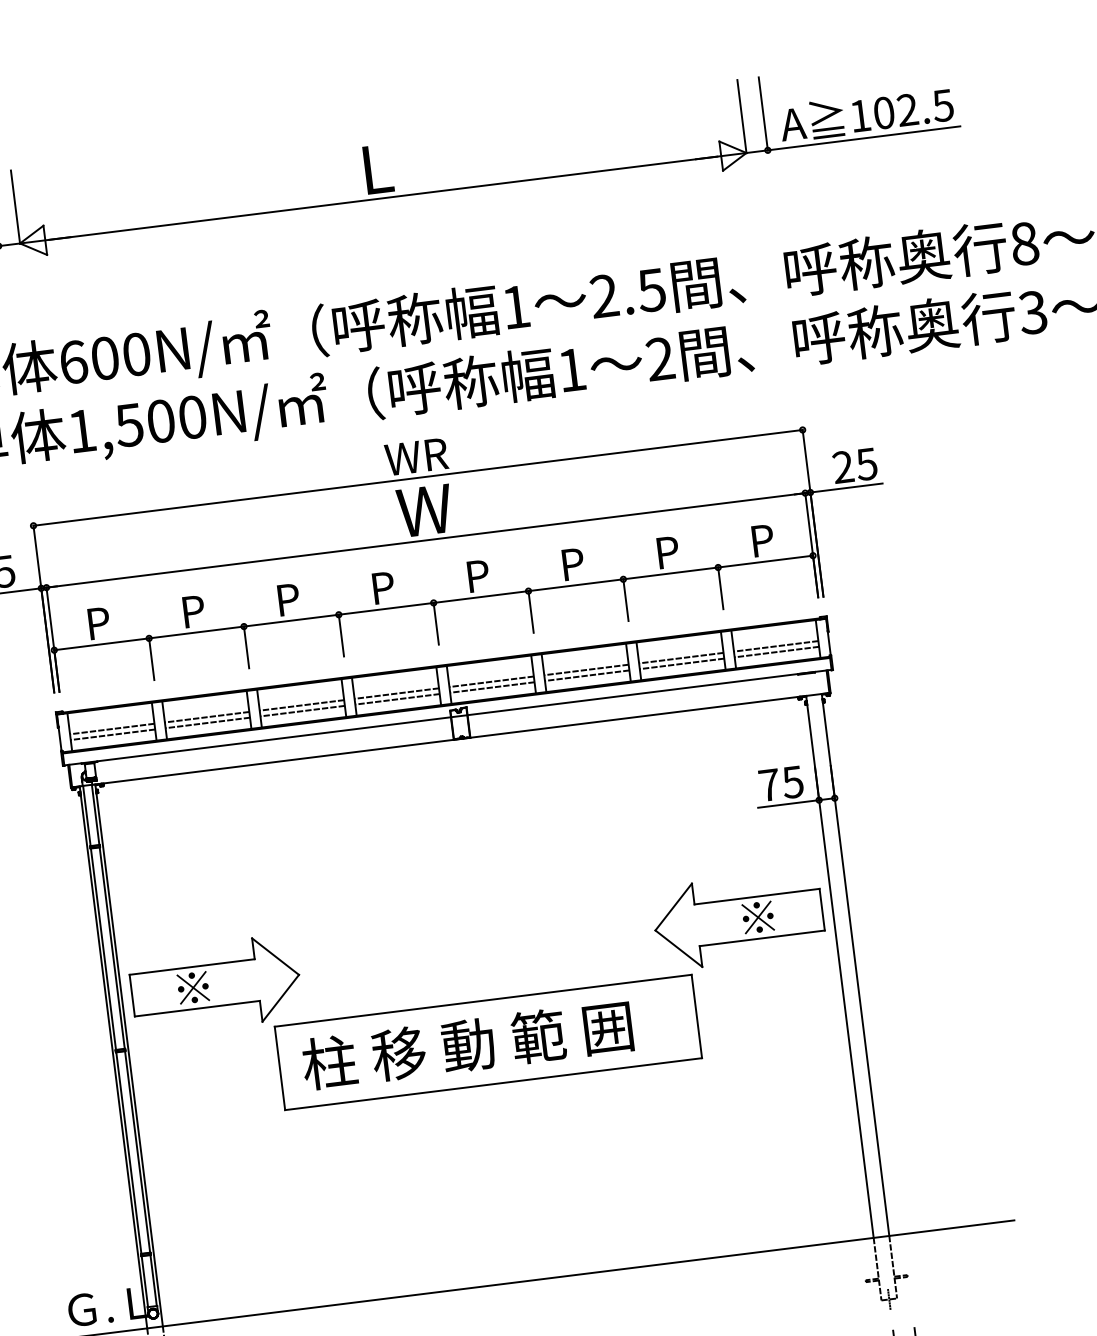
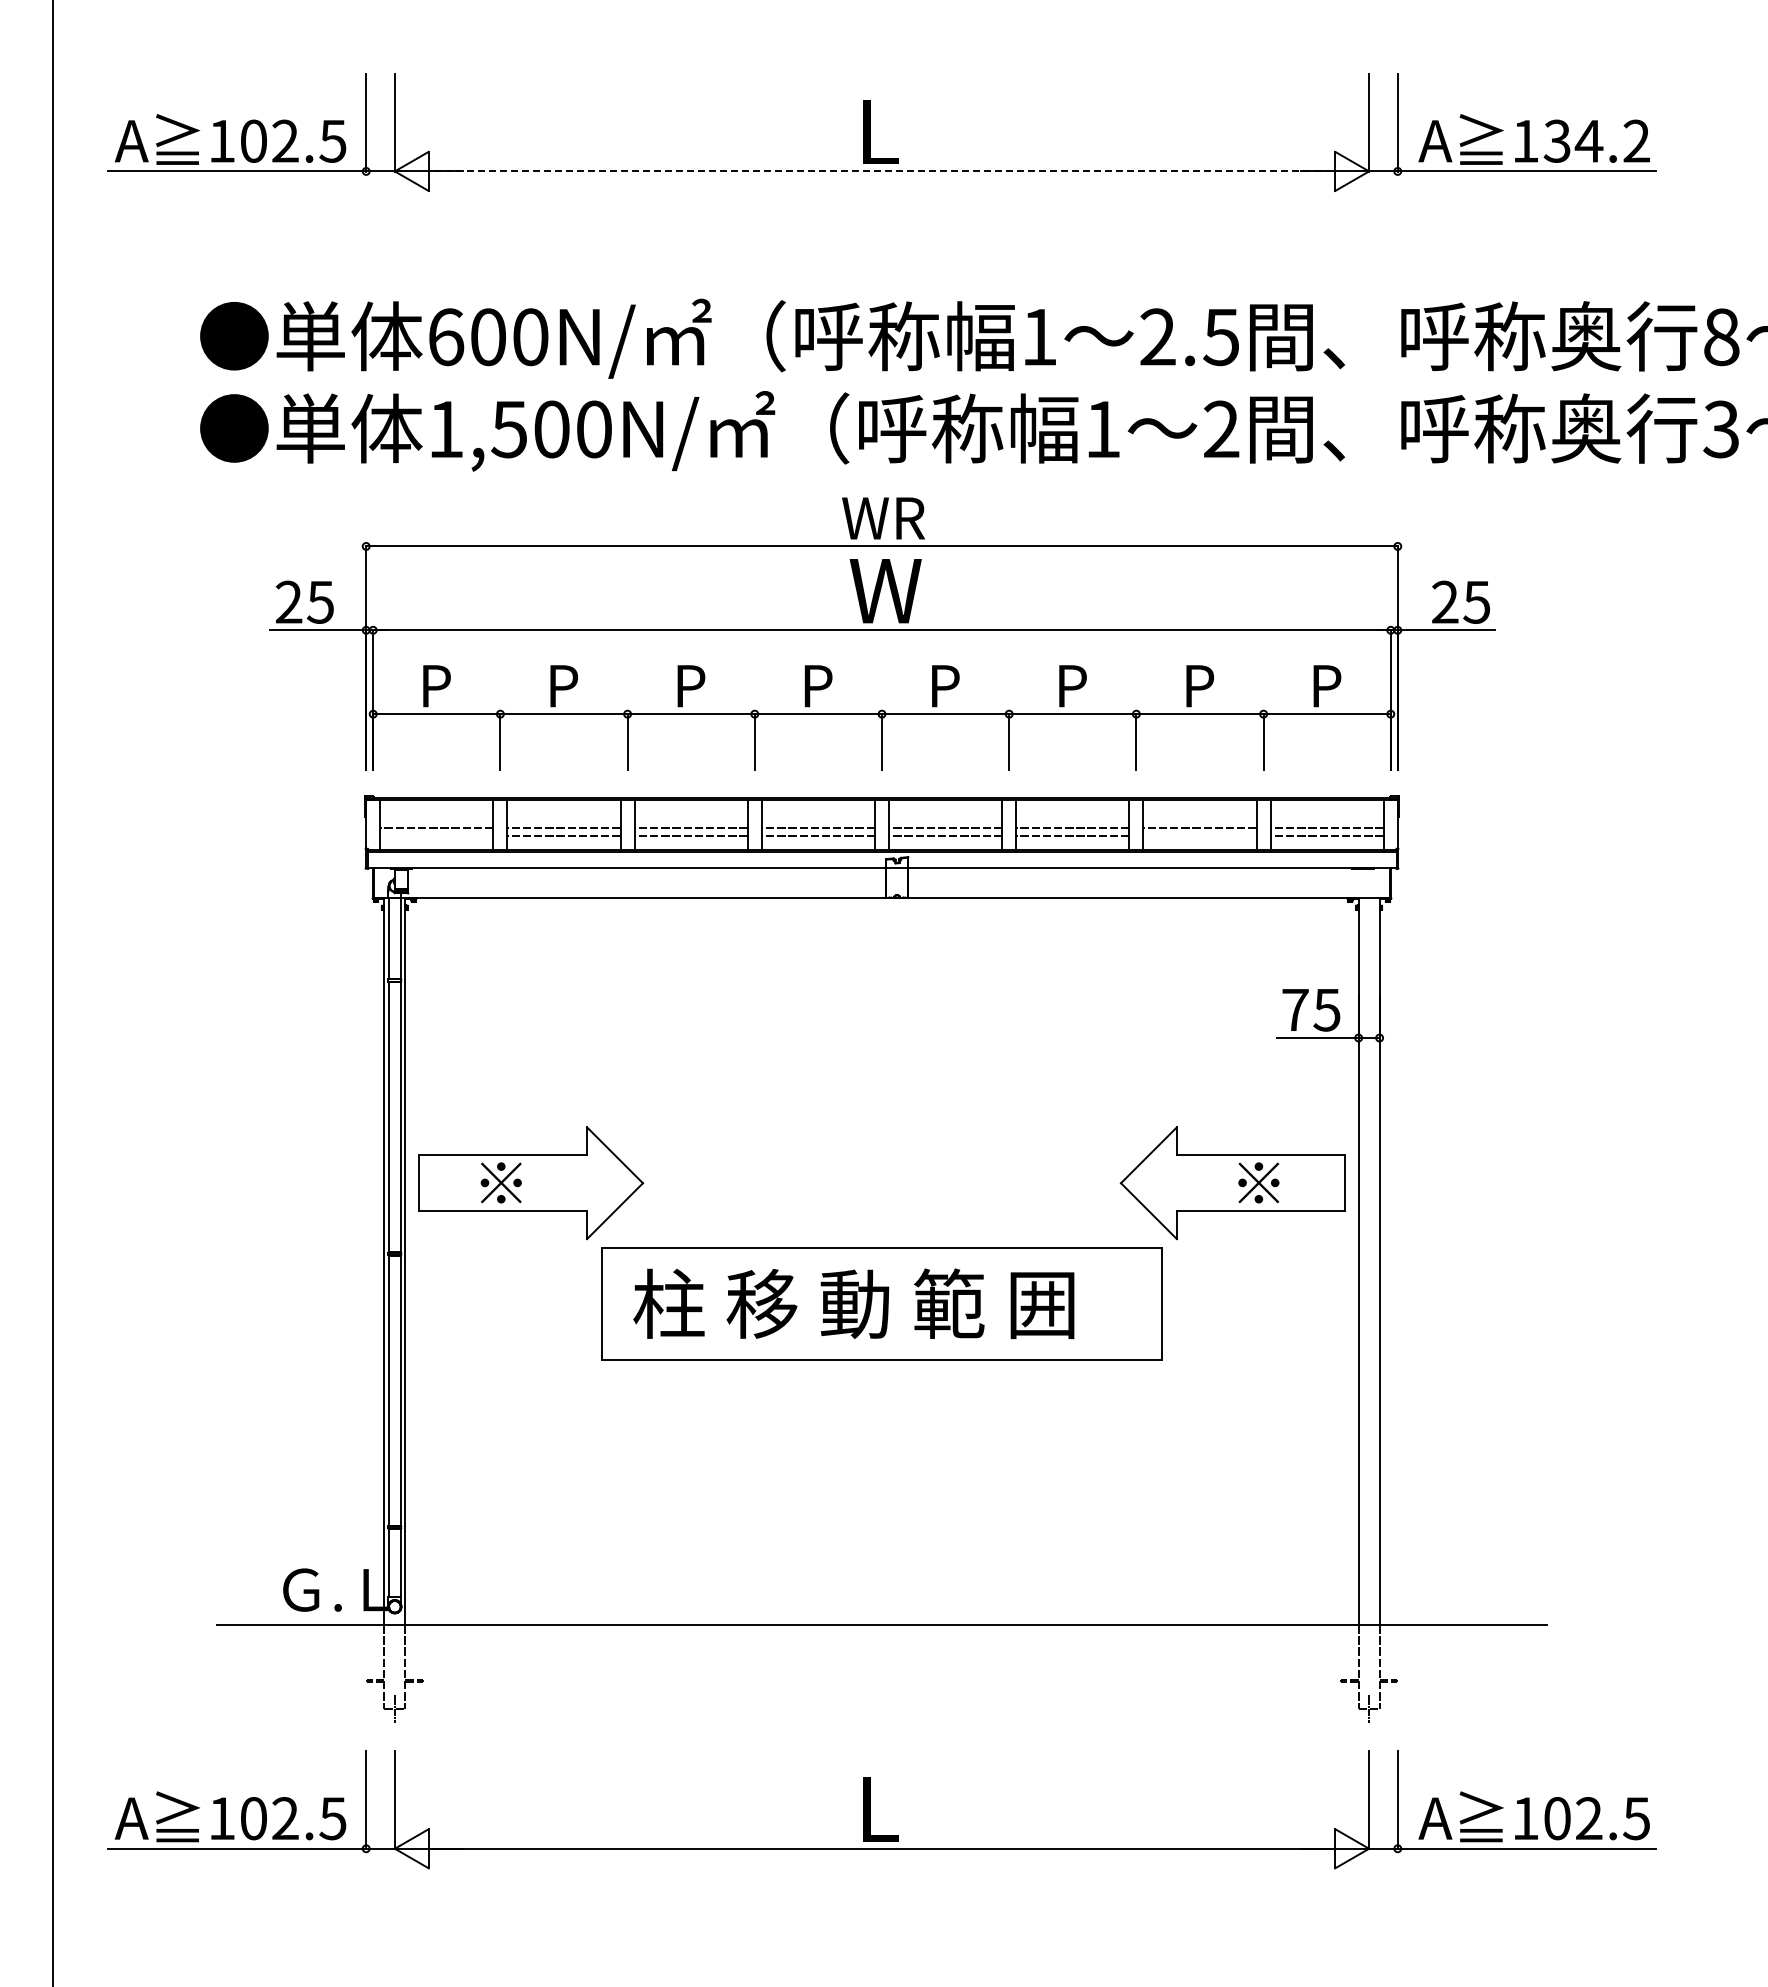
text: (913, 108) -> (1596, 140), 102.5 -> 134.2
line: (383, 198) -> (882, 171), solid -> dashed
line: (681, 663) -> (1199, 835), removed
line: (112, 734) -> (436, 835), removed

